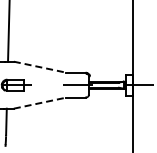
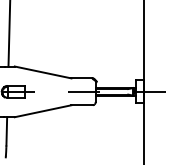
line: (40, 67) -> (43, 72), dashed -> solid
line: (40, 103) -> (43, 111), dashed -> solid

